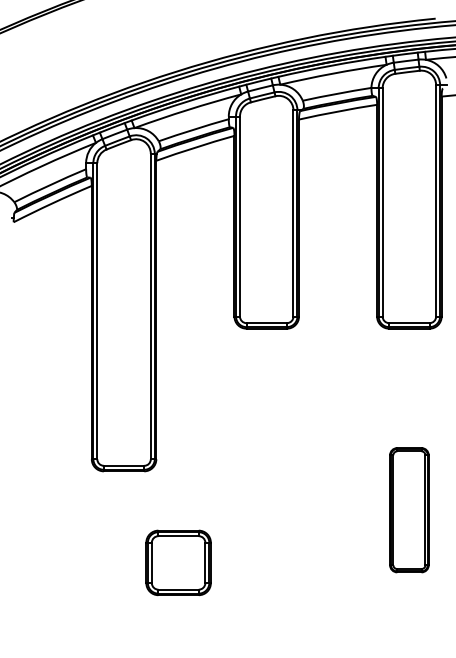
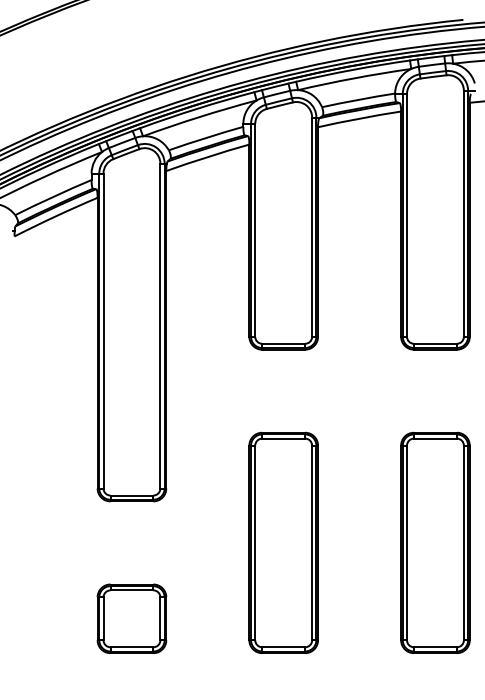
part: (266, 509) -> (283, 542), added
part: (409, 509) -> (435, 542), size x1.67
part: (178, 562) -> (131, 618), moved

